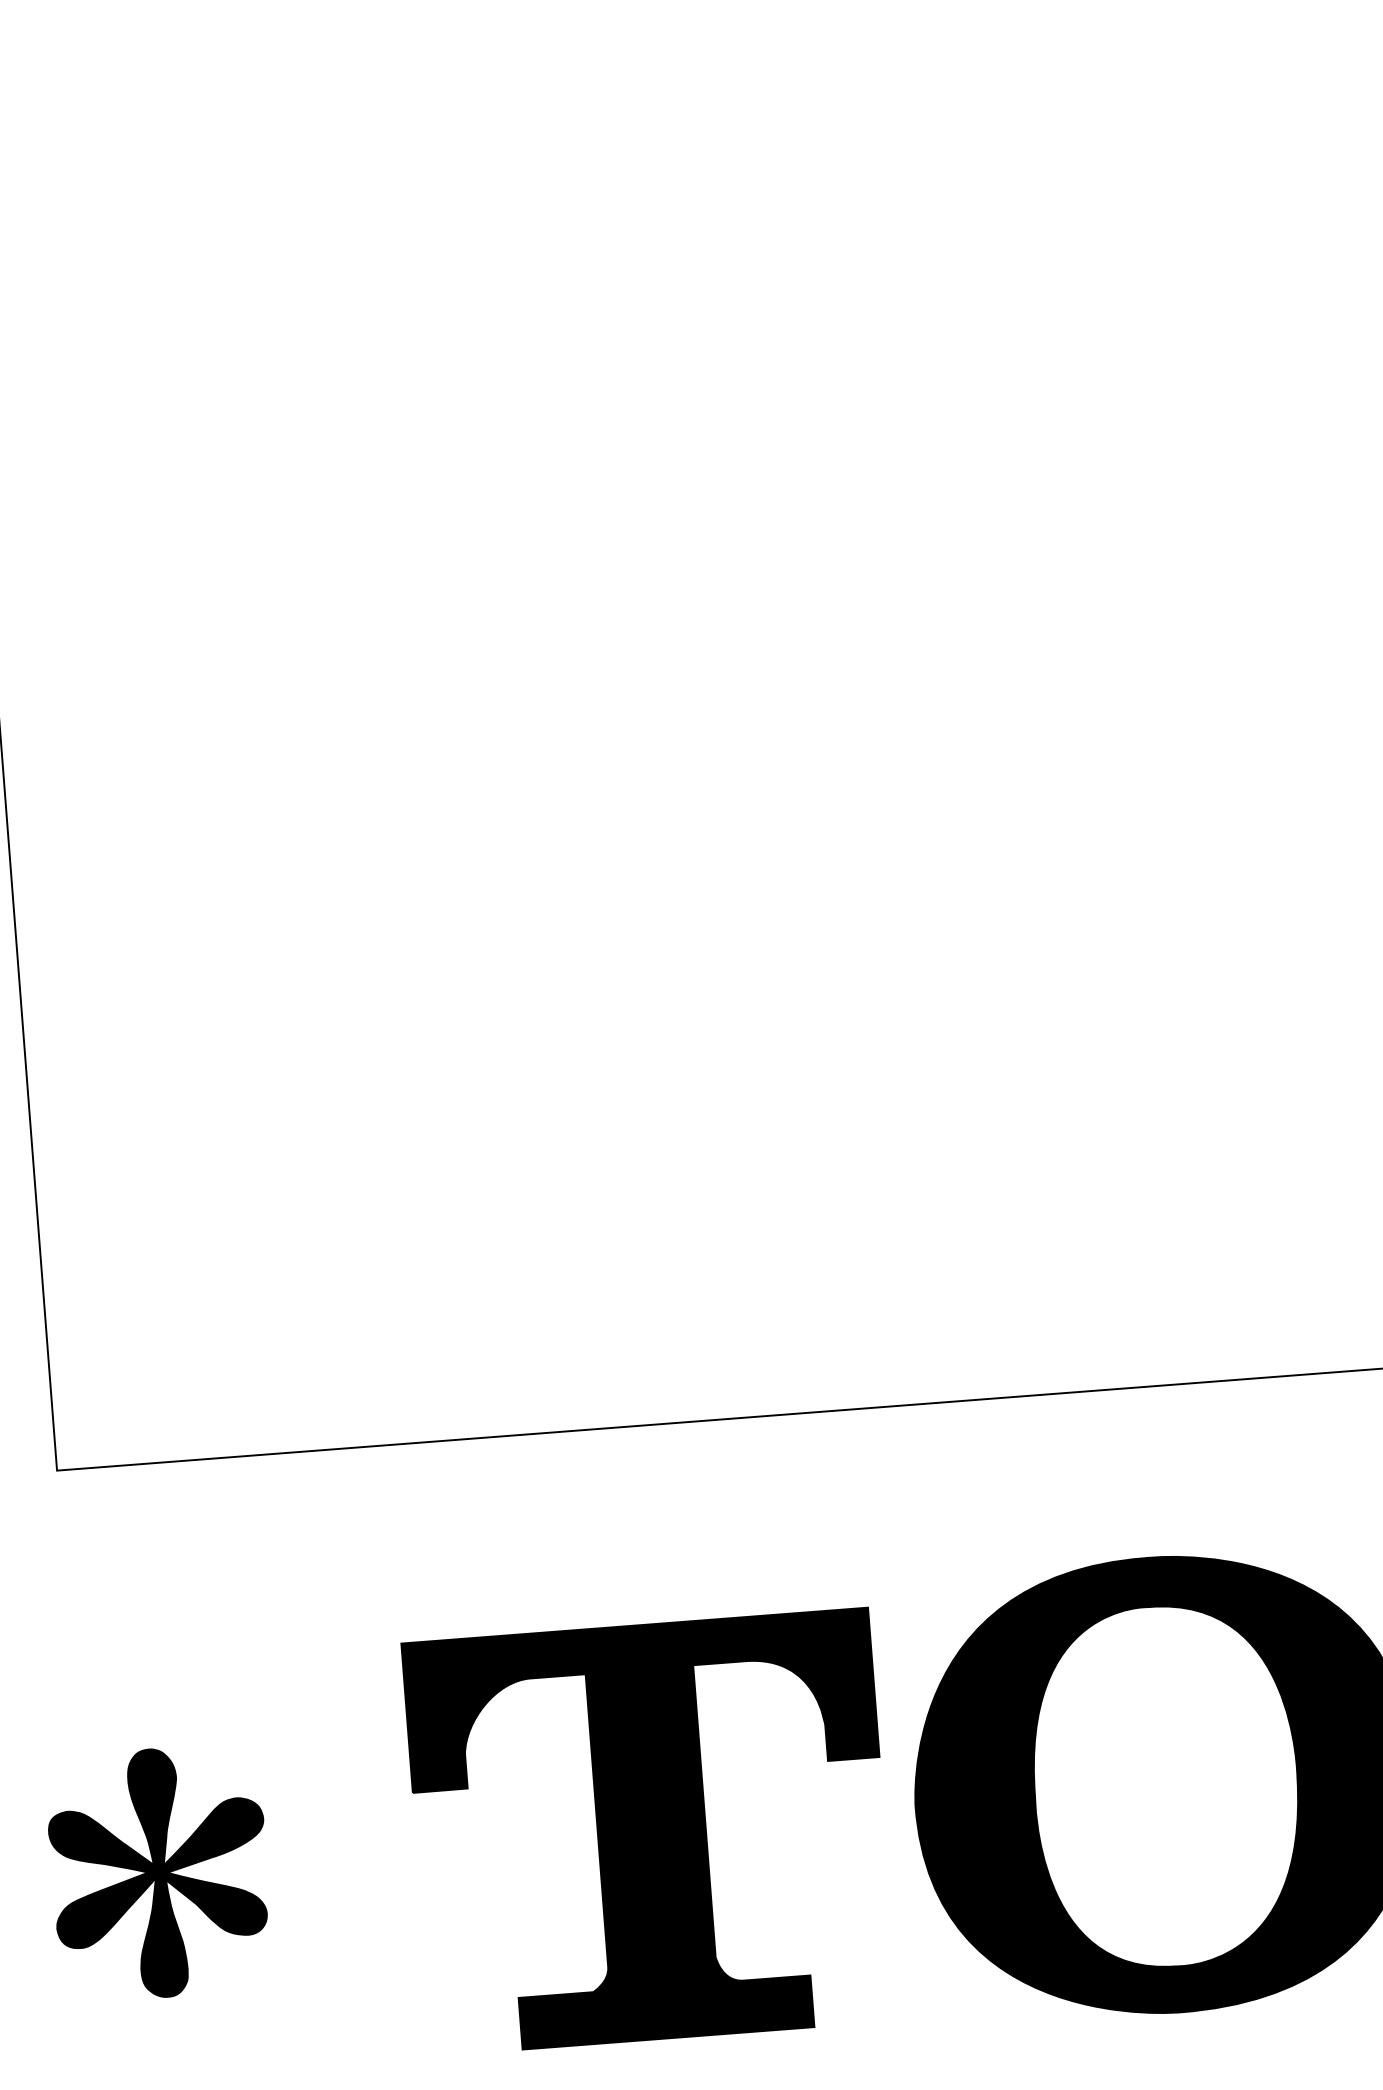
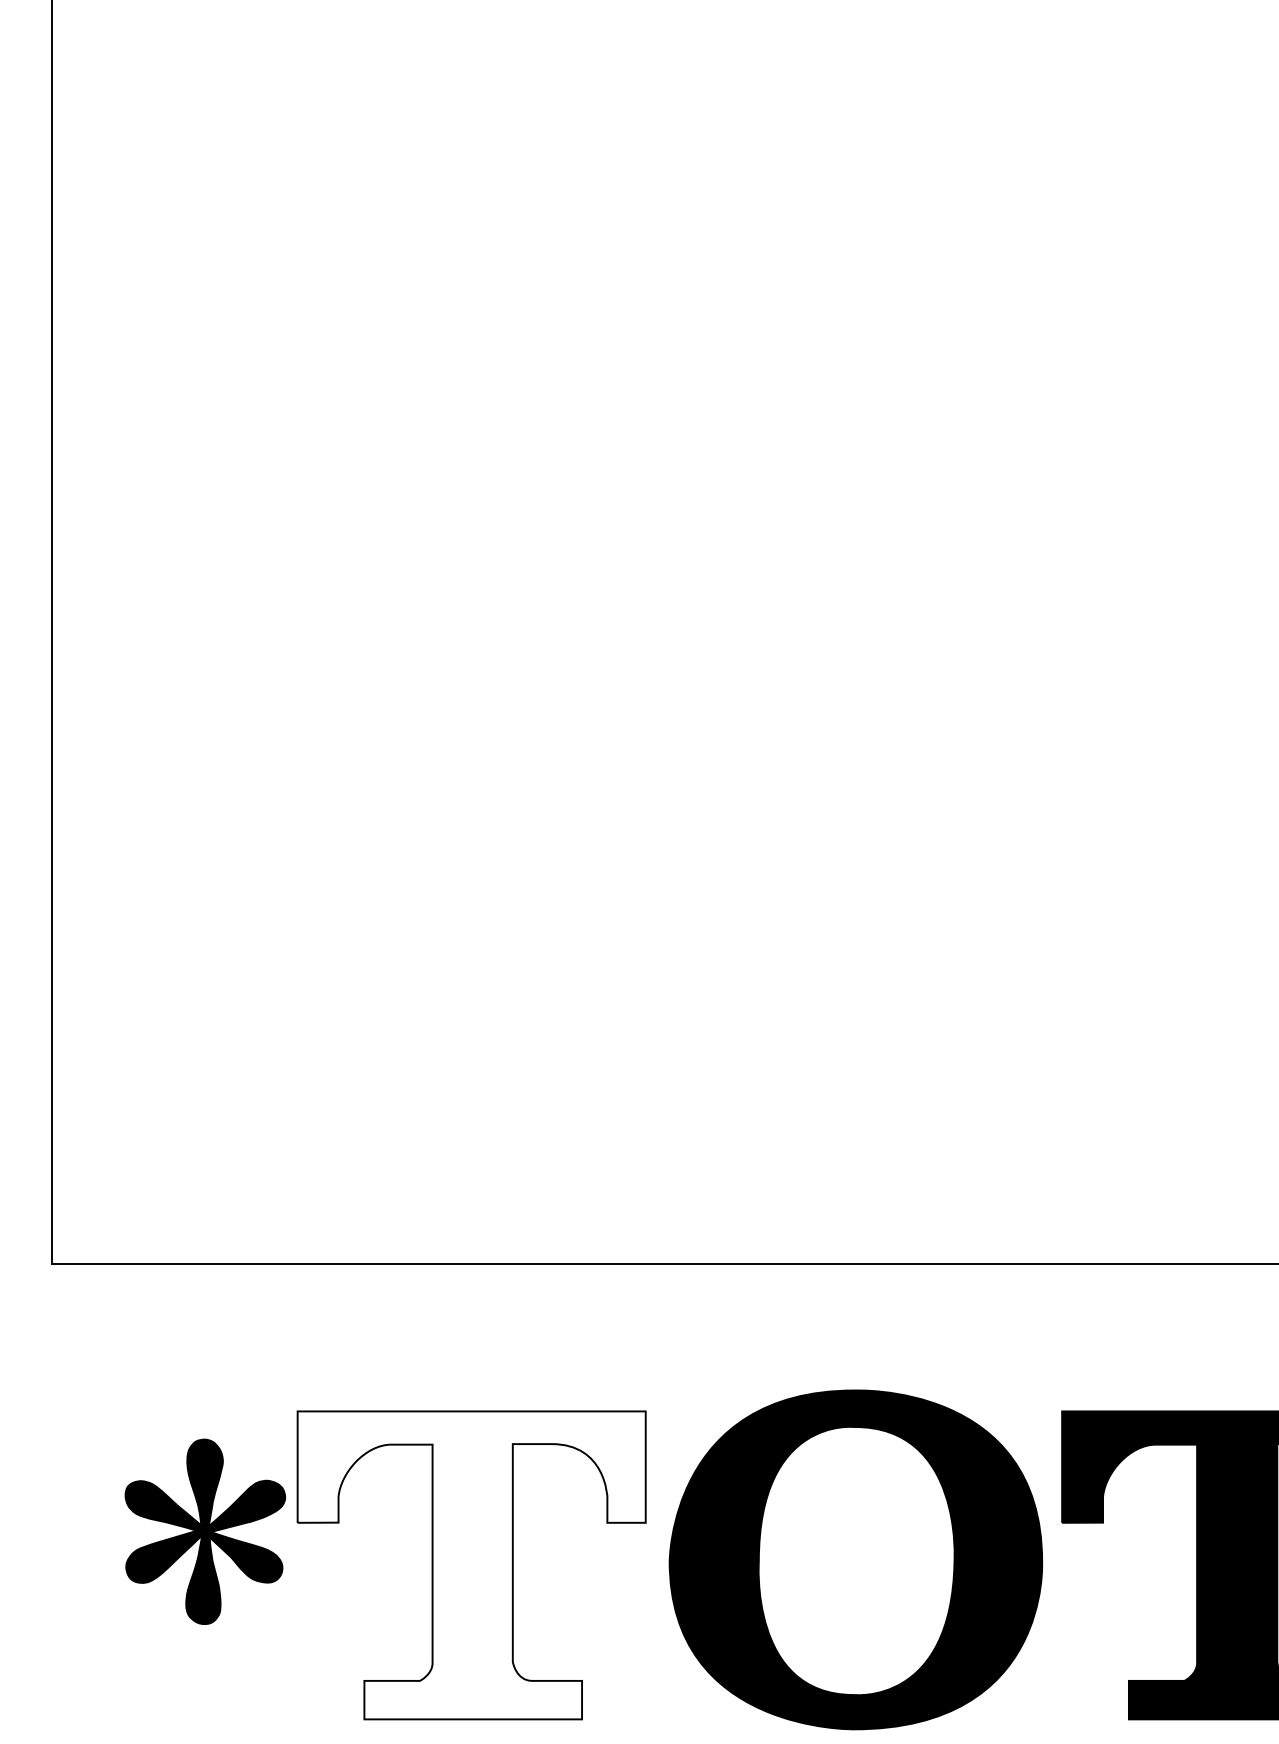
fill: (650, 1832) -> (471, 1565), removed
part: (159, 1872) -> (205, 1531), moved

